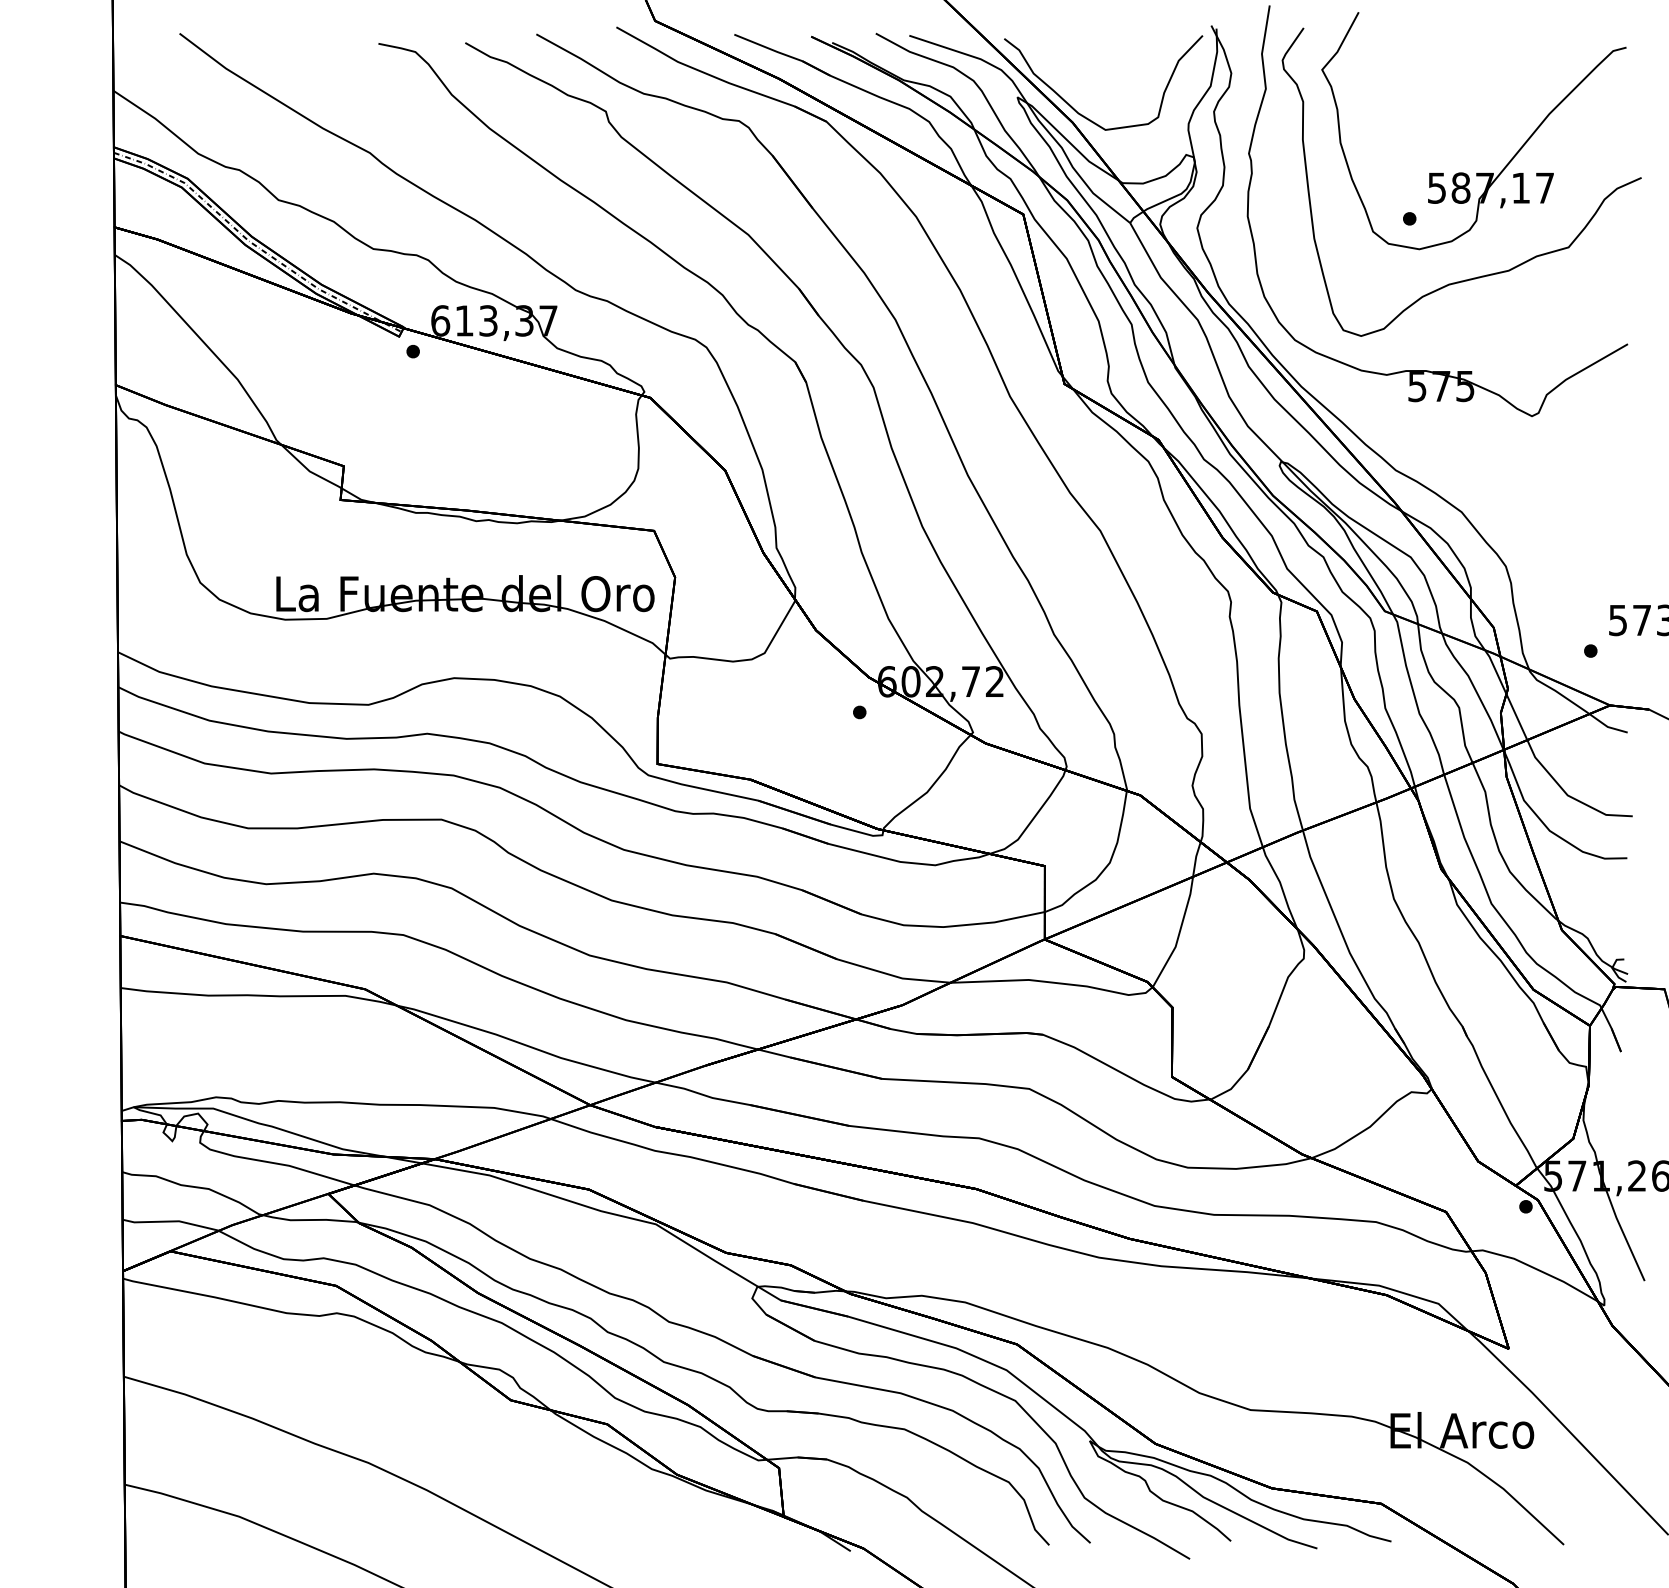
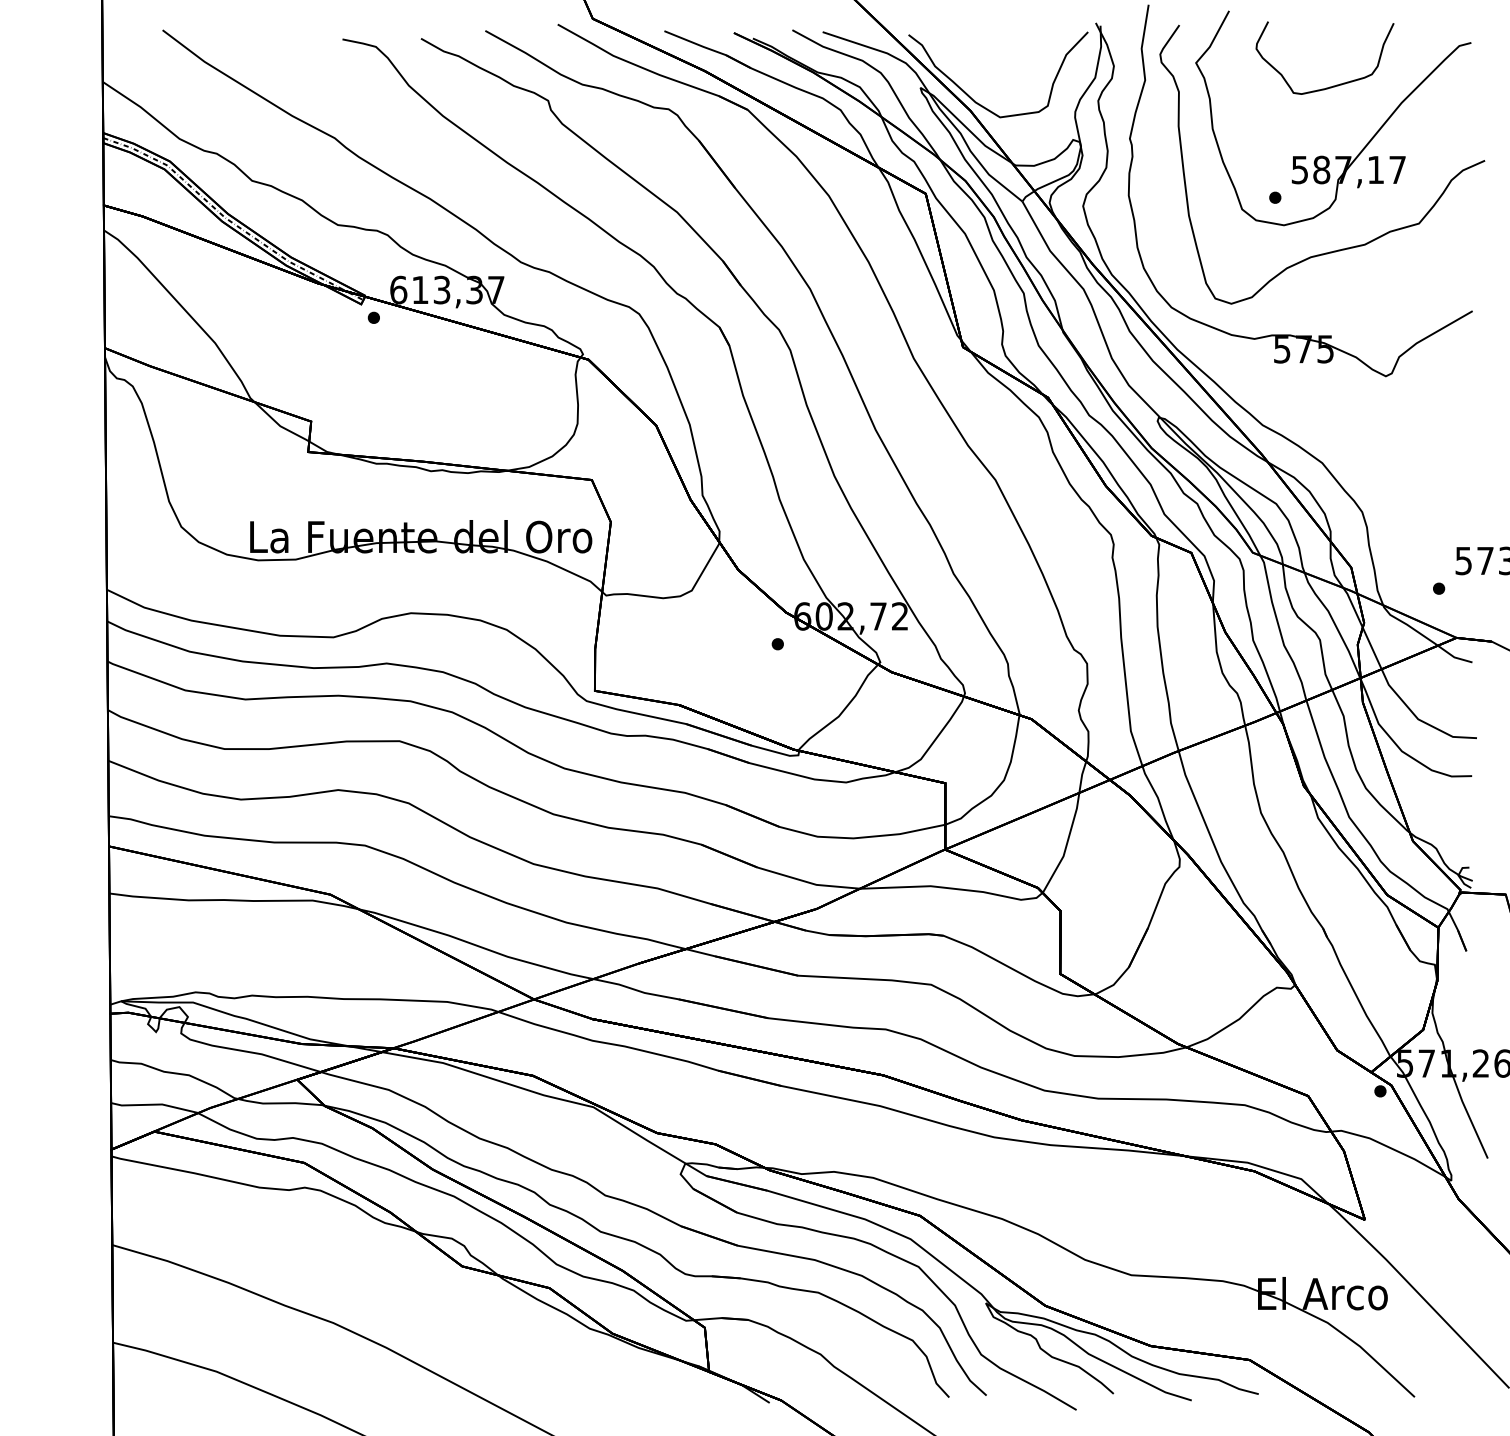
curve: (1471, 95) -> (1331, 86), added

